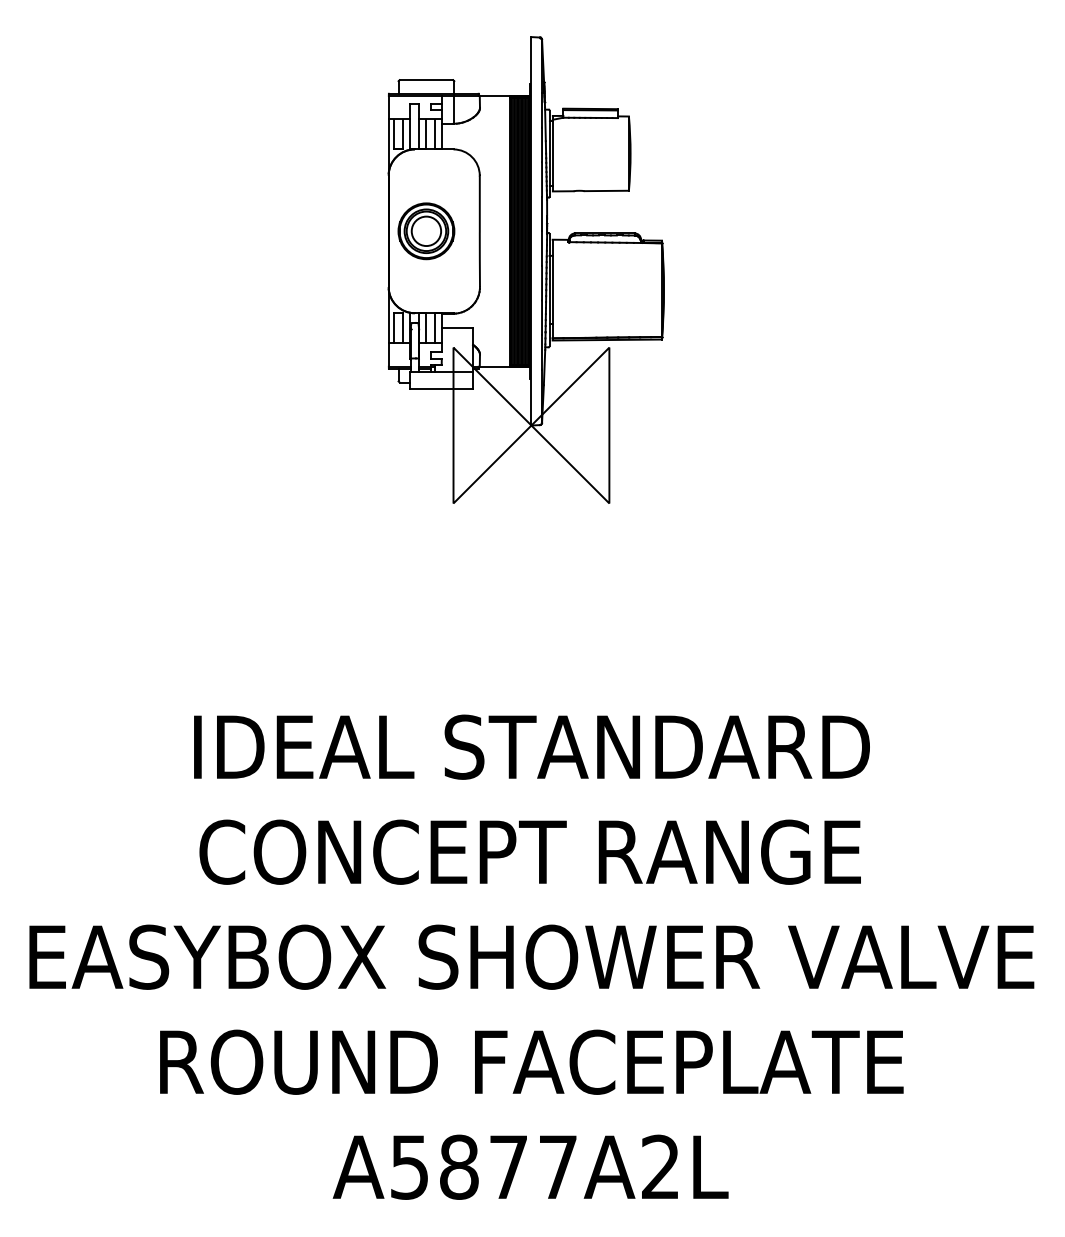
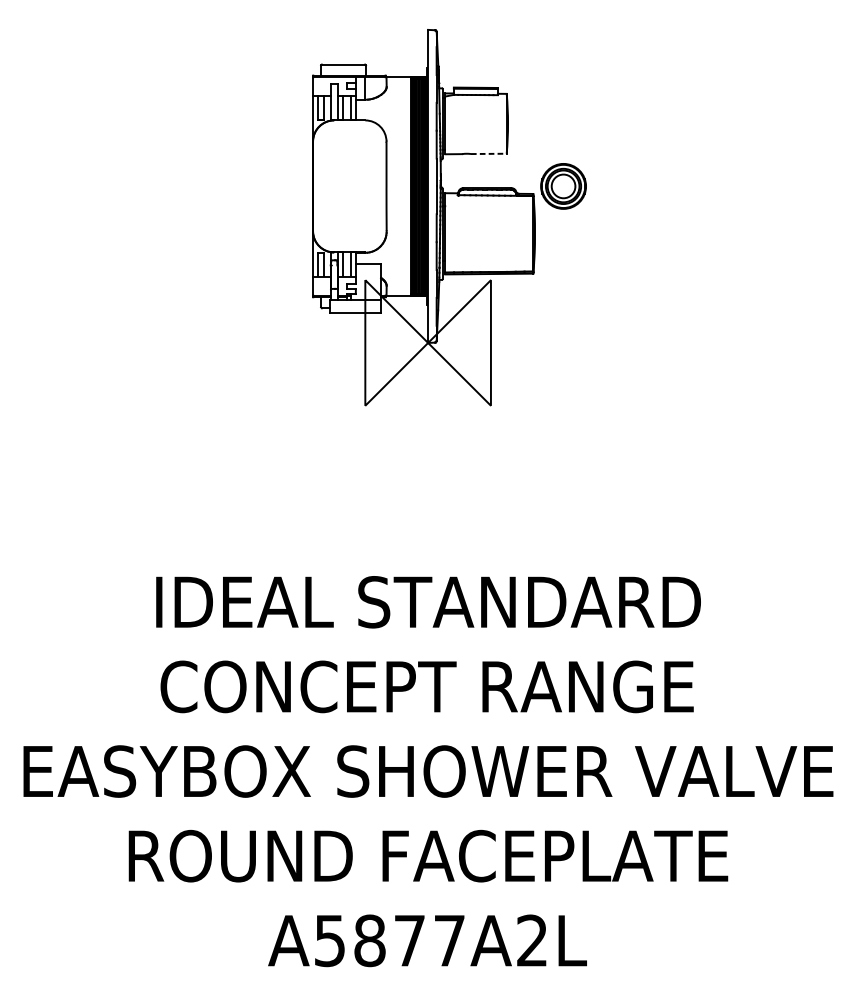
line: (607, 190) -> (489, 153), solid -> dashed
part: (426, 231) -> (563, 186), moved

